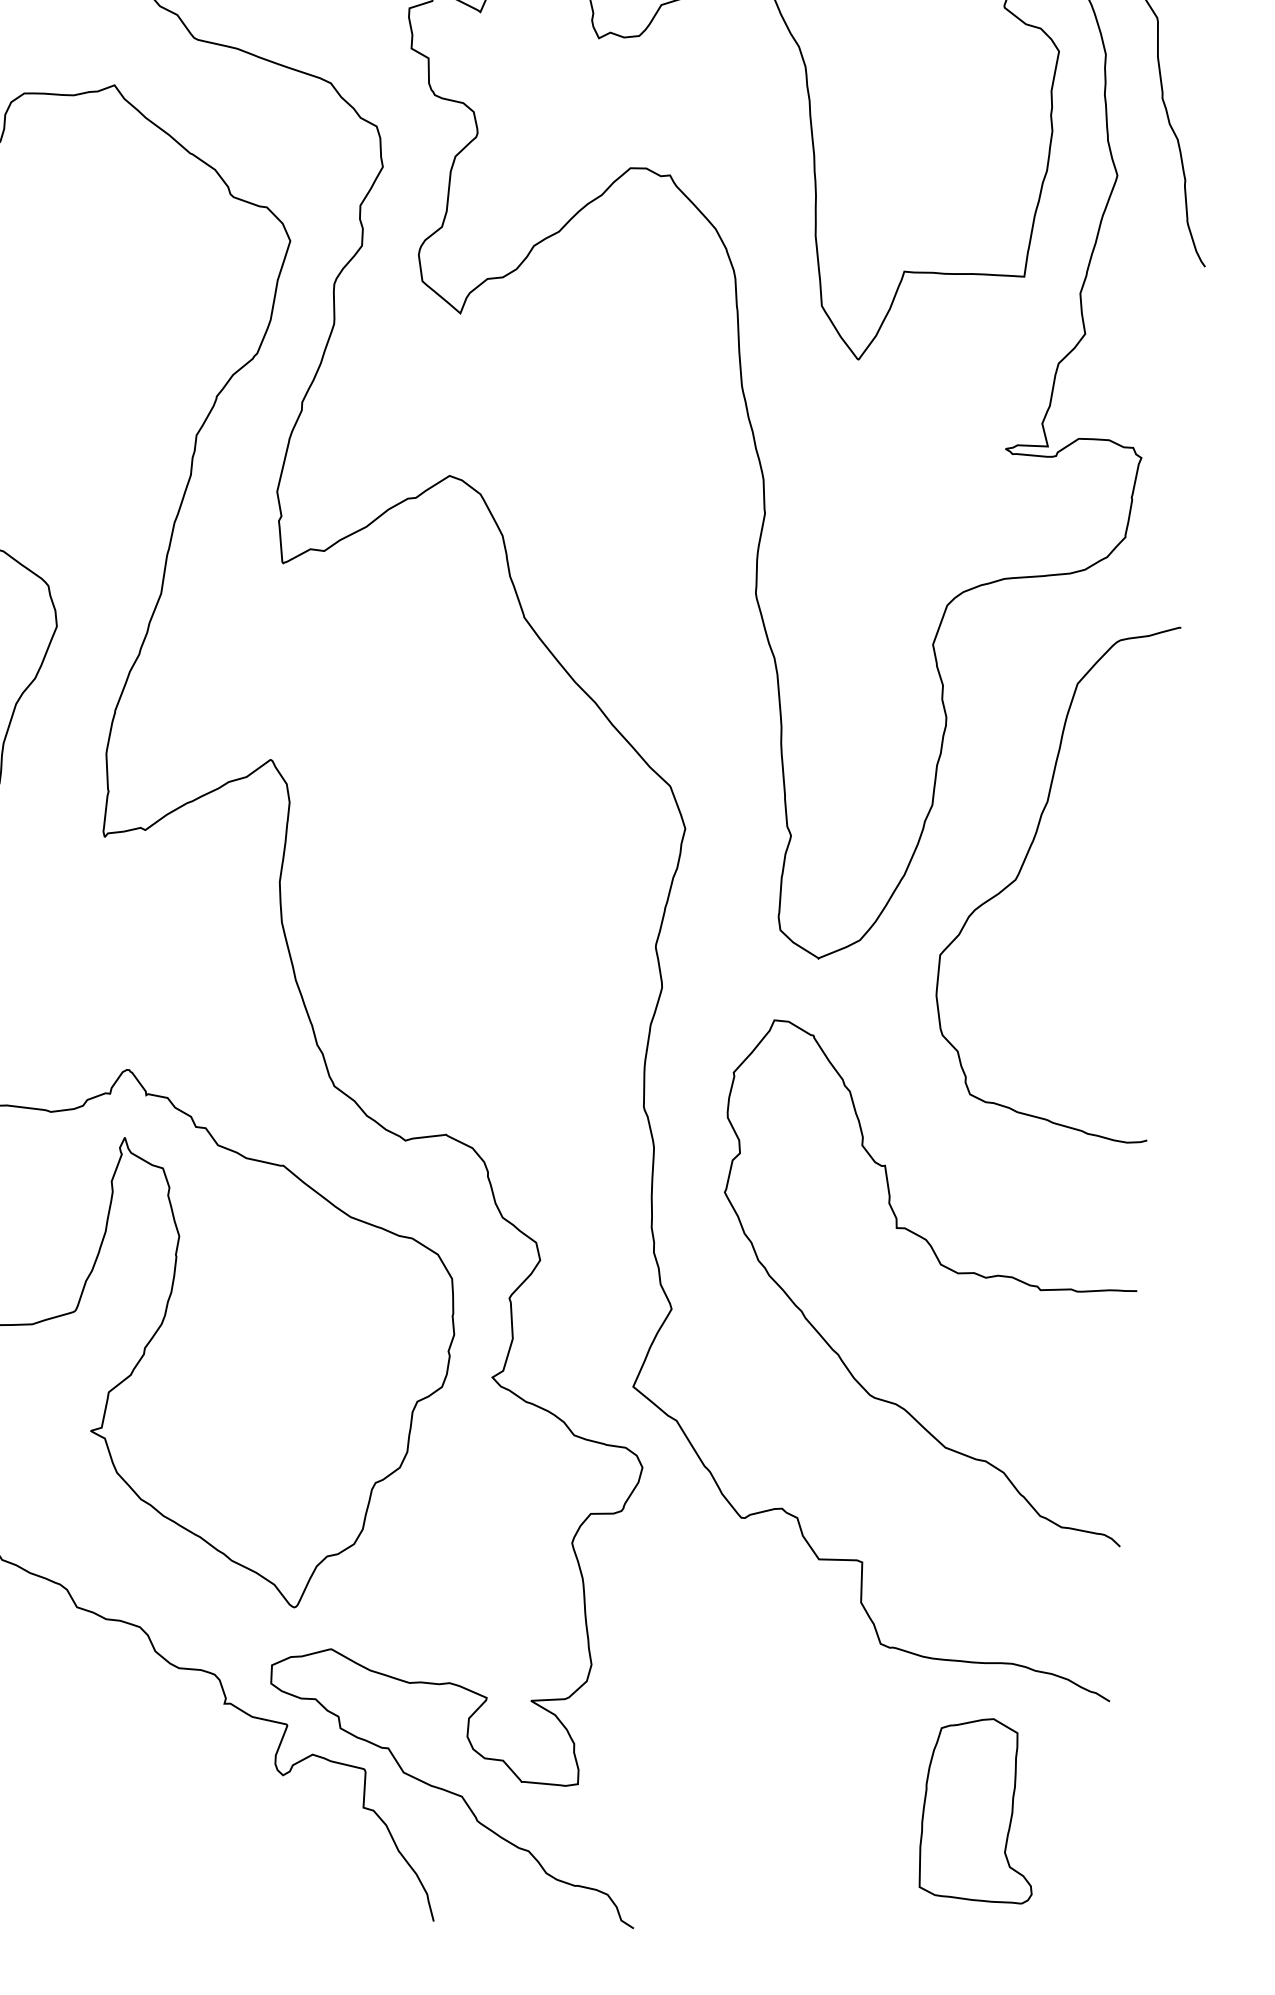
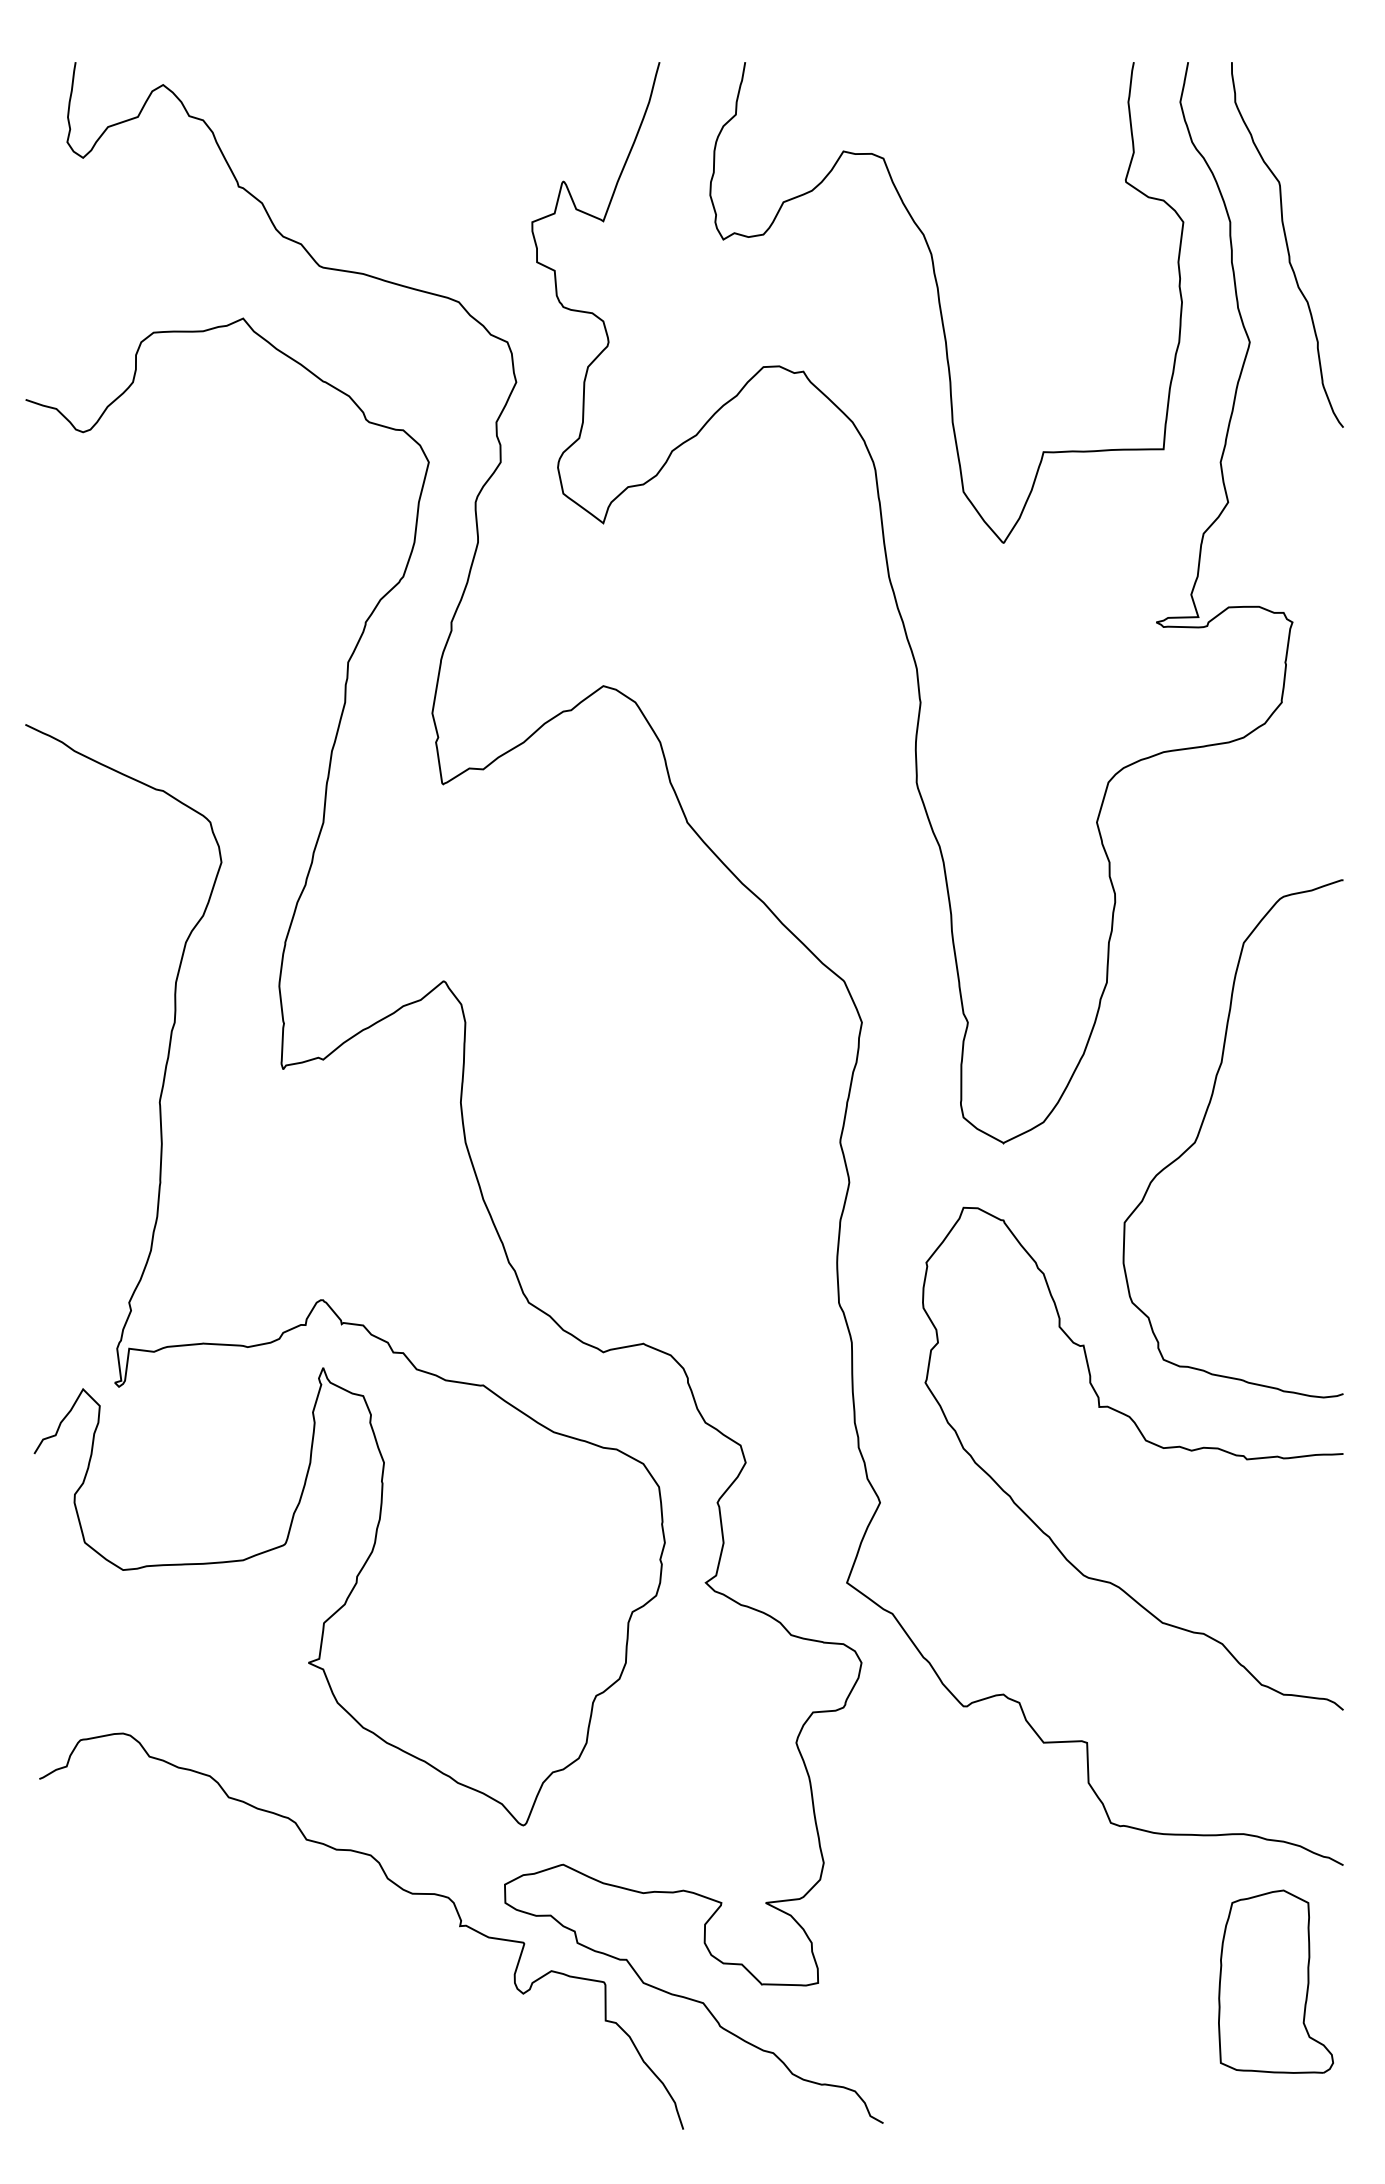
curve: (1023, 867) -> (1201, 1129), moved
part: (979, 1809) -> (1275, 1981), moved

